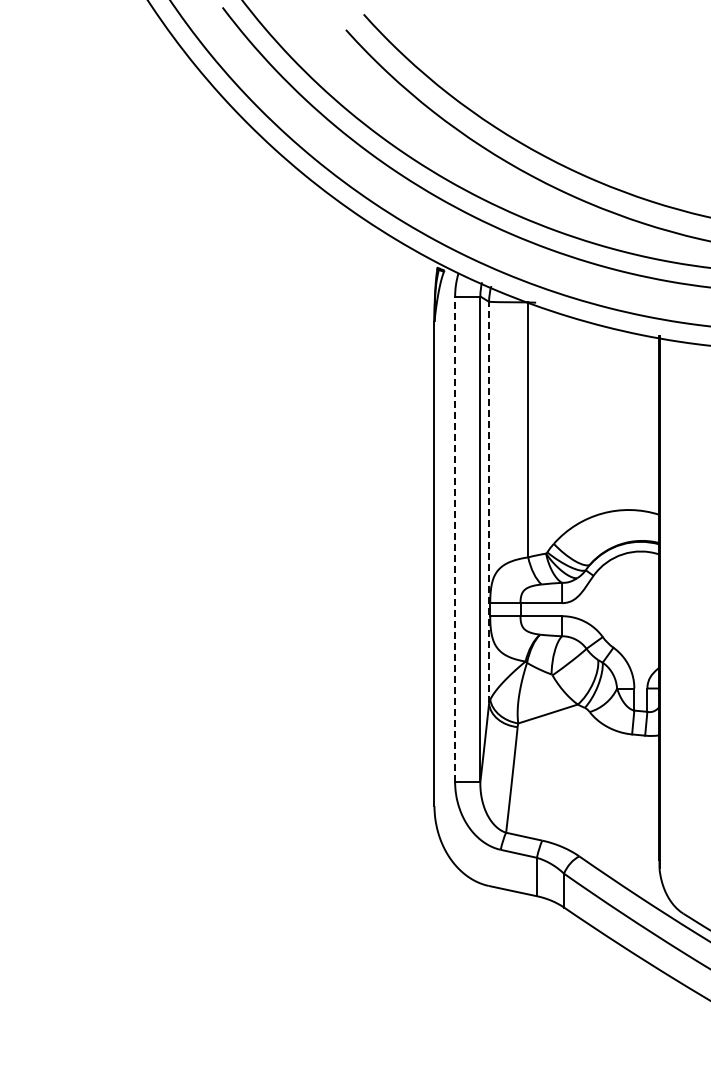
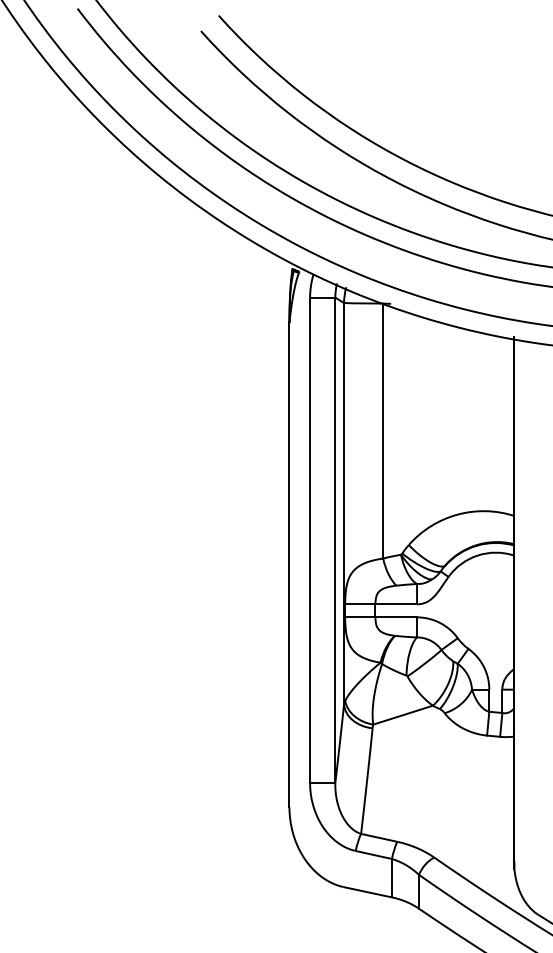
line: (489, 502) -> (344, 503), dashed -> solid
line: (455, 539) -> (310, 540), dashed -> solid

